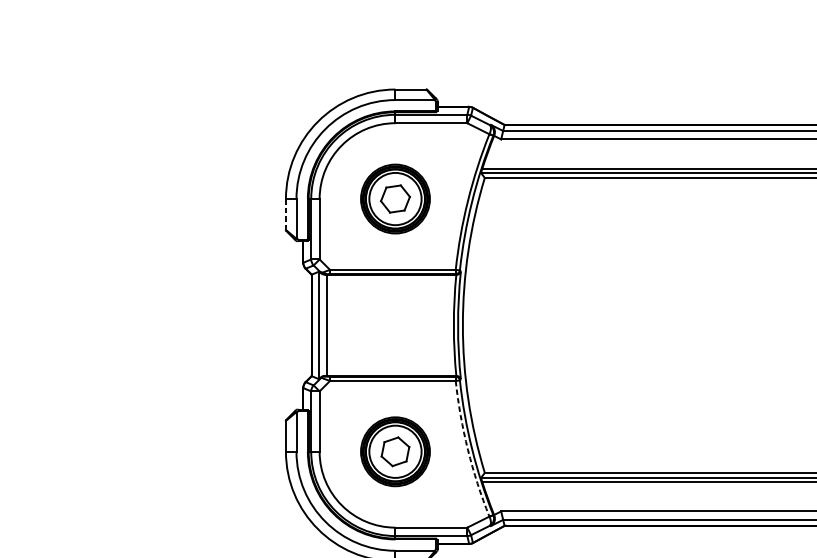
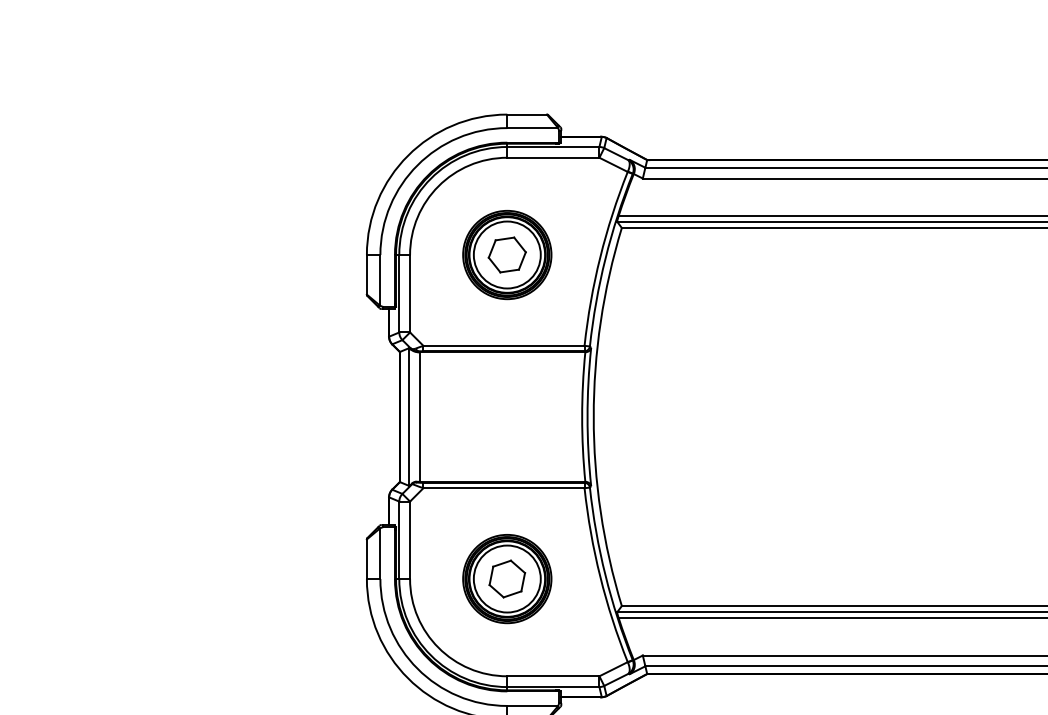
line: (285, 214) -> (366, 274), dashed -> solid
arc: (468, 449) -> (600, 576), dashed -> solid

